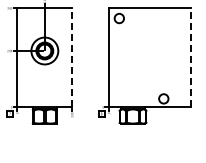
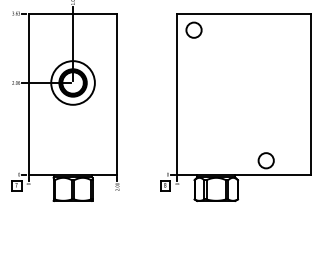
line: (72, 57) -> (117, 93), dashed -> solid
line: (191, 57) -> (311, 93), dashed -> solid

